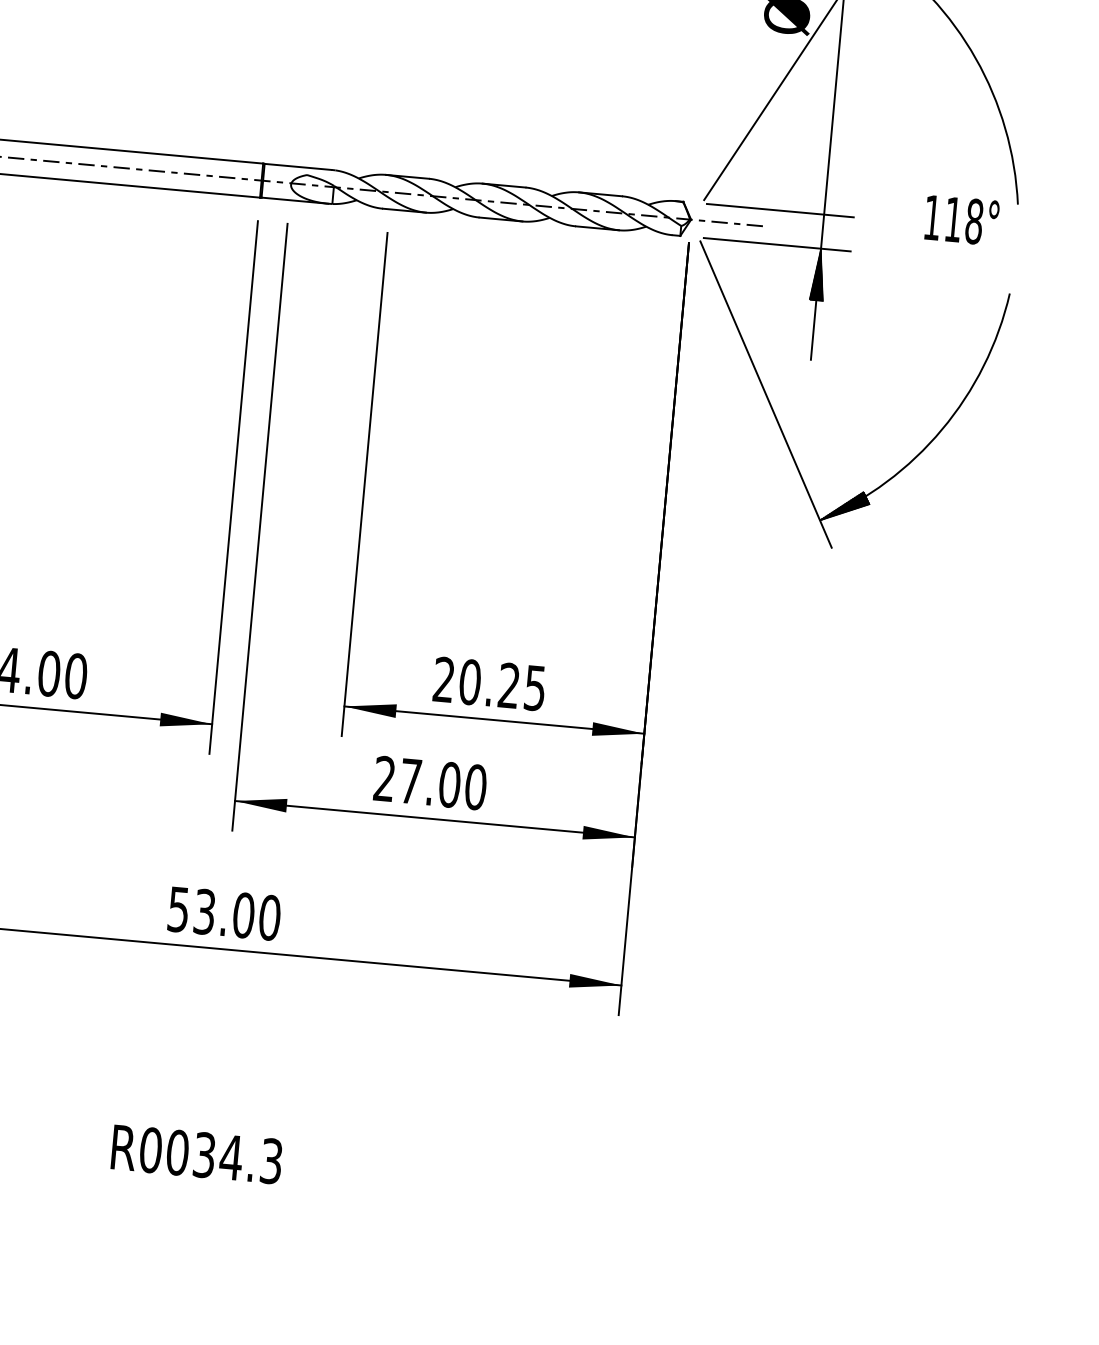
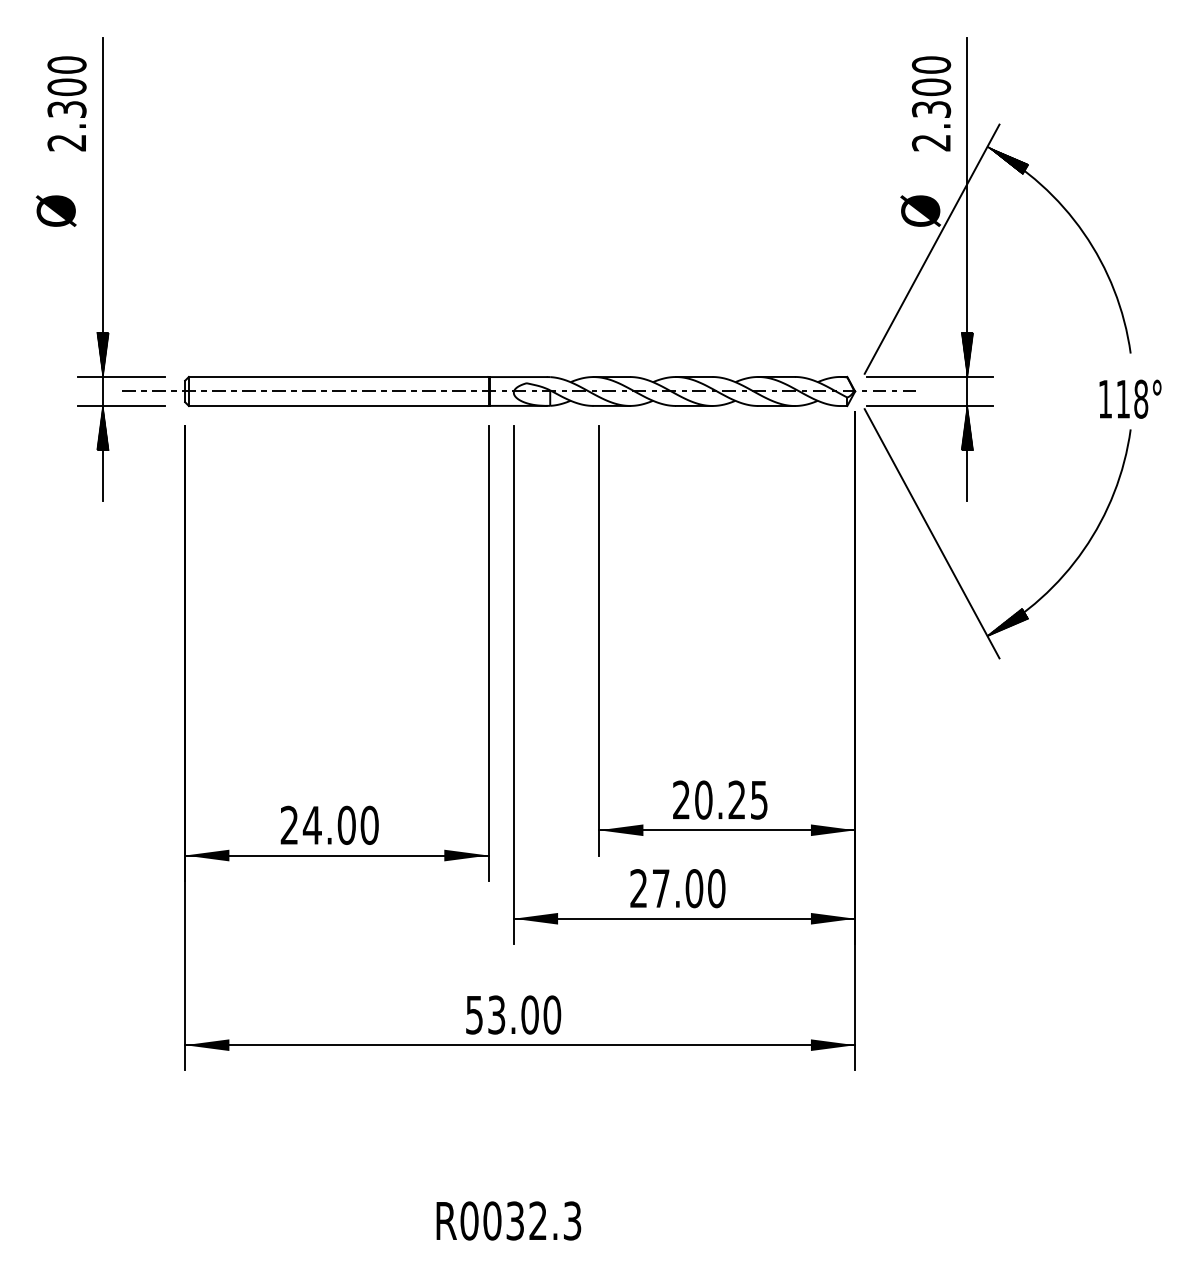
hatch: (826, 188) -> (967, 354), added
text: (961, 219) -> (1130, 398), moved
text: (230, 1156) -> (537, 1220), R0034.3 -> R0032.3

